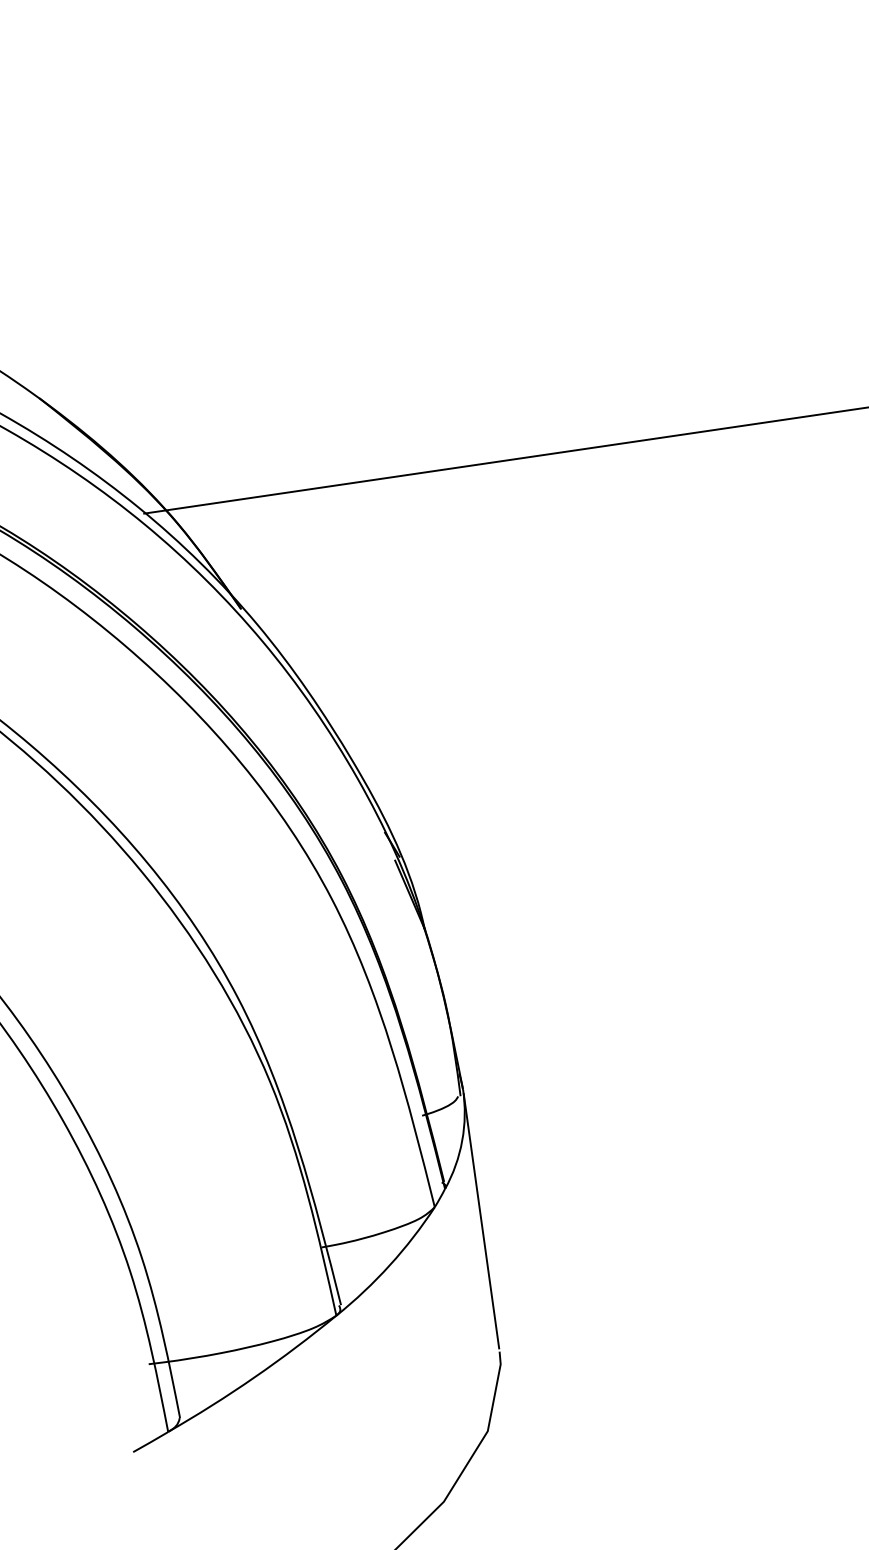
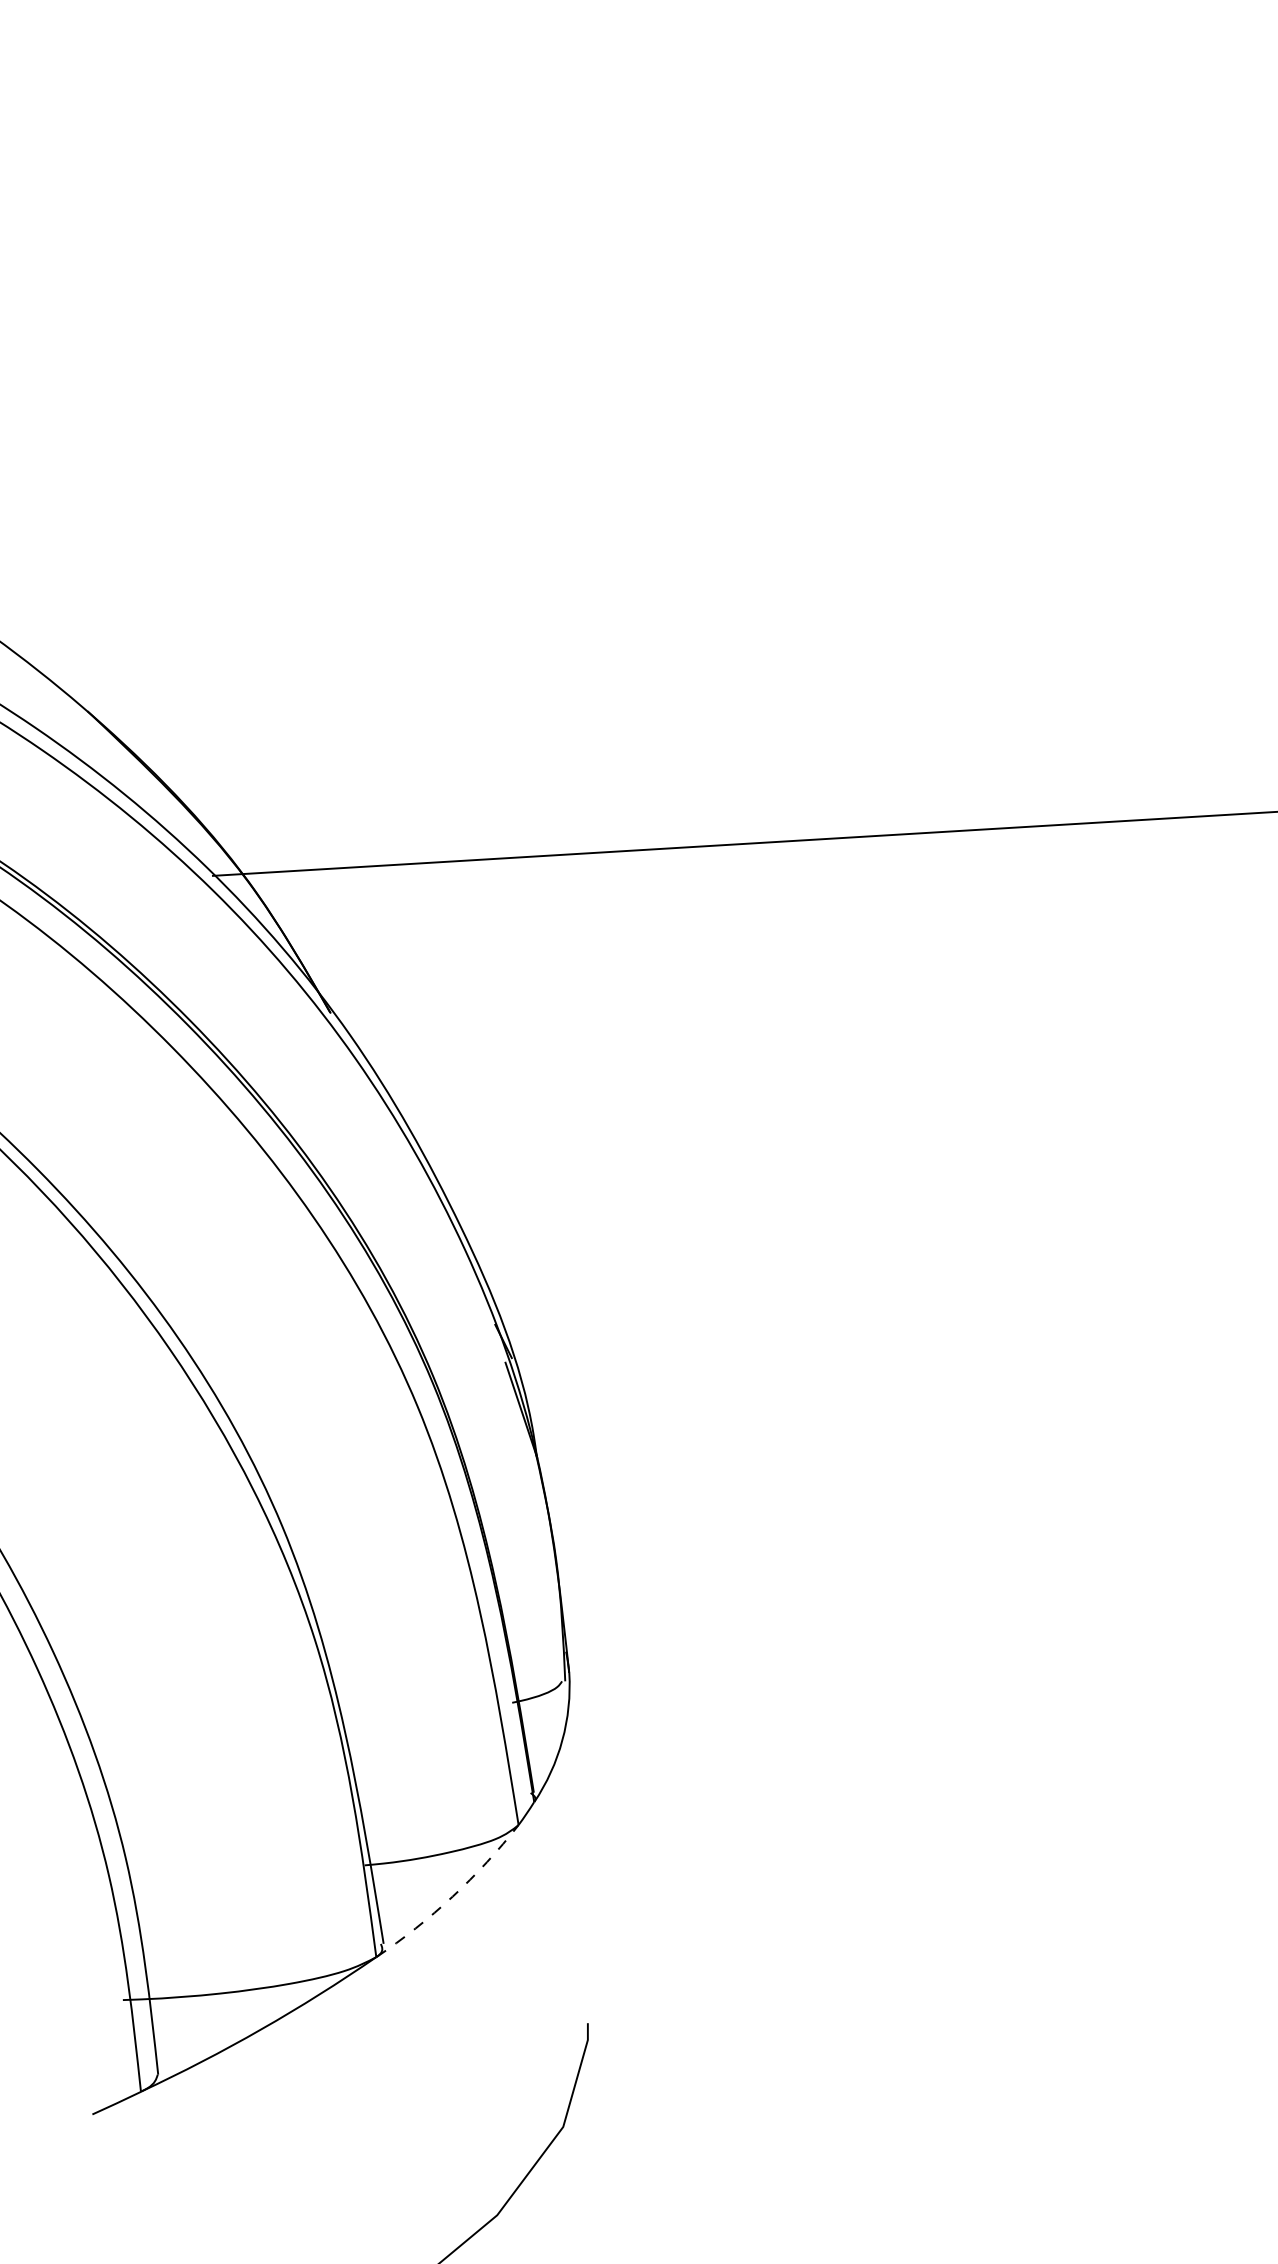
line: (481, 1220) -> (578, 1848), removed
arc: (389, 1265) -> (452, 1896), solid -> dashed

